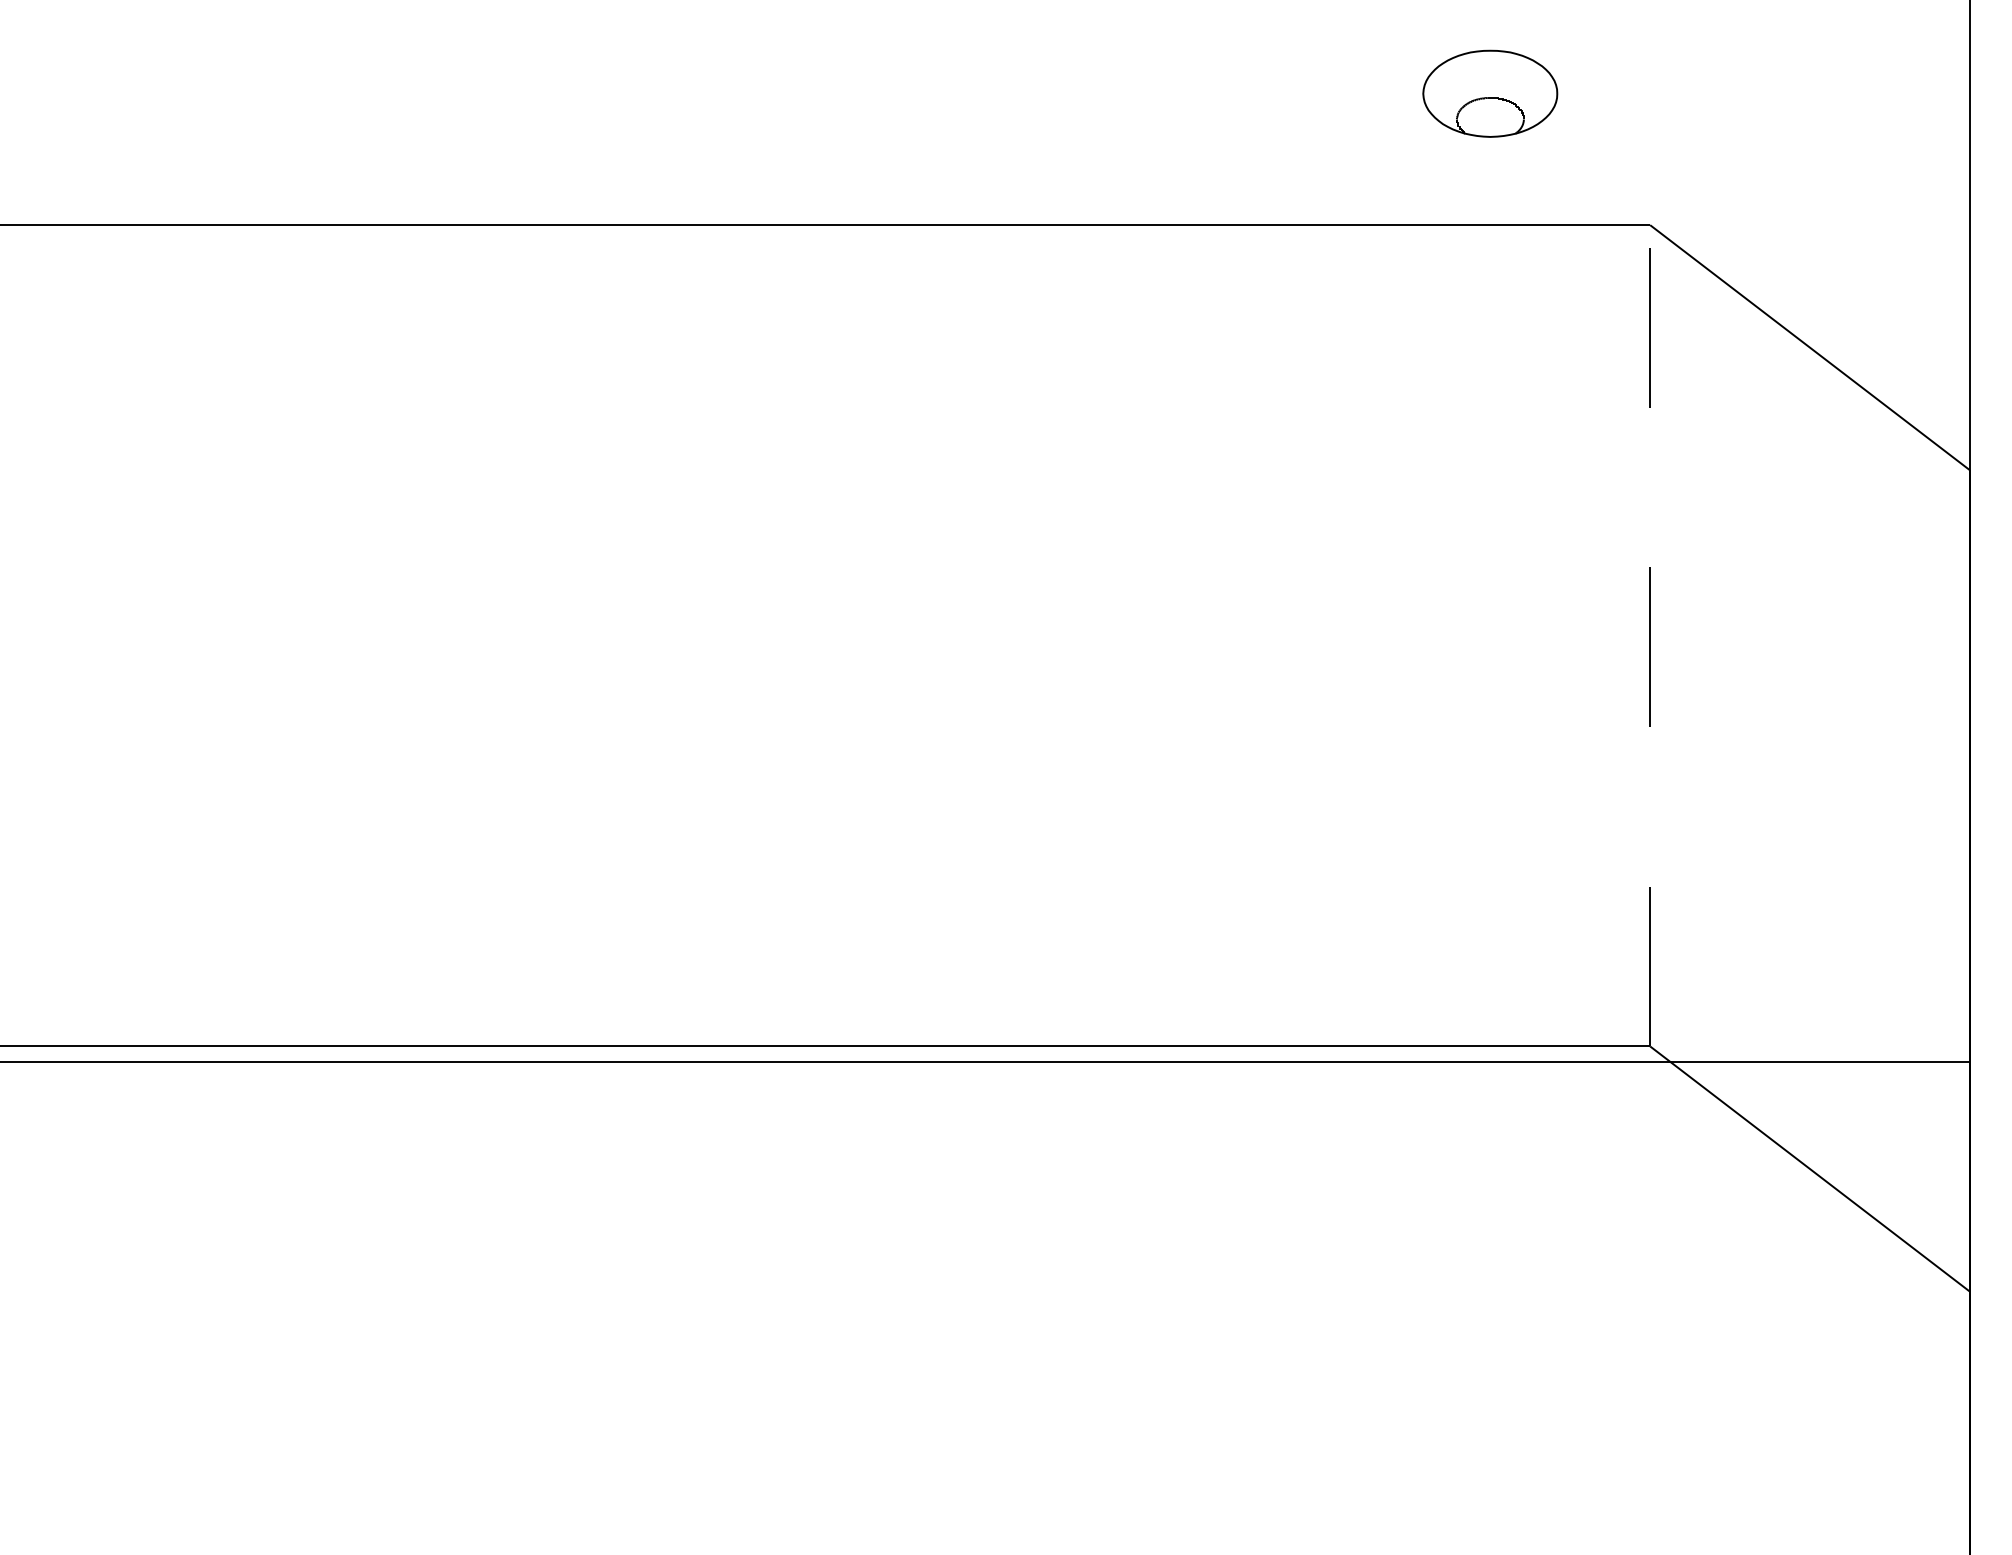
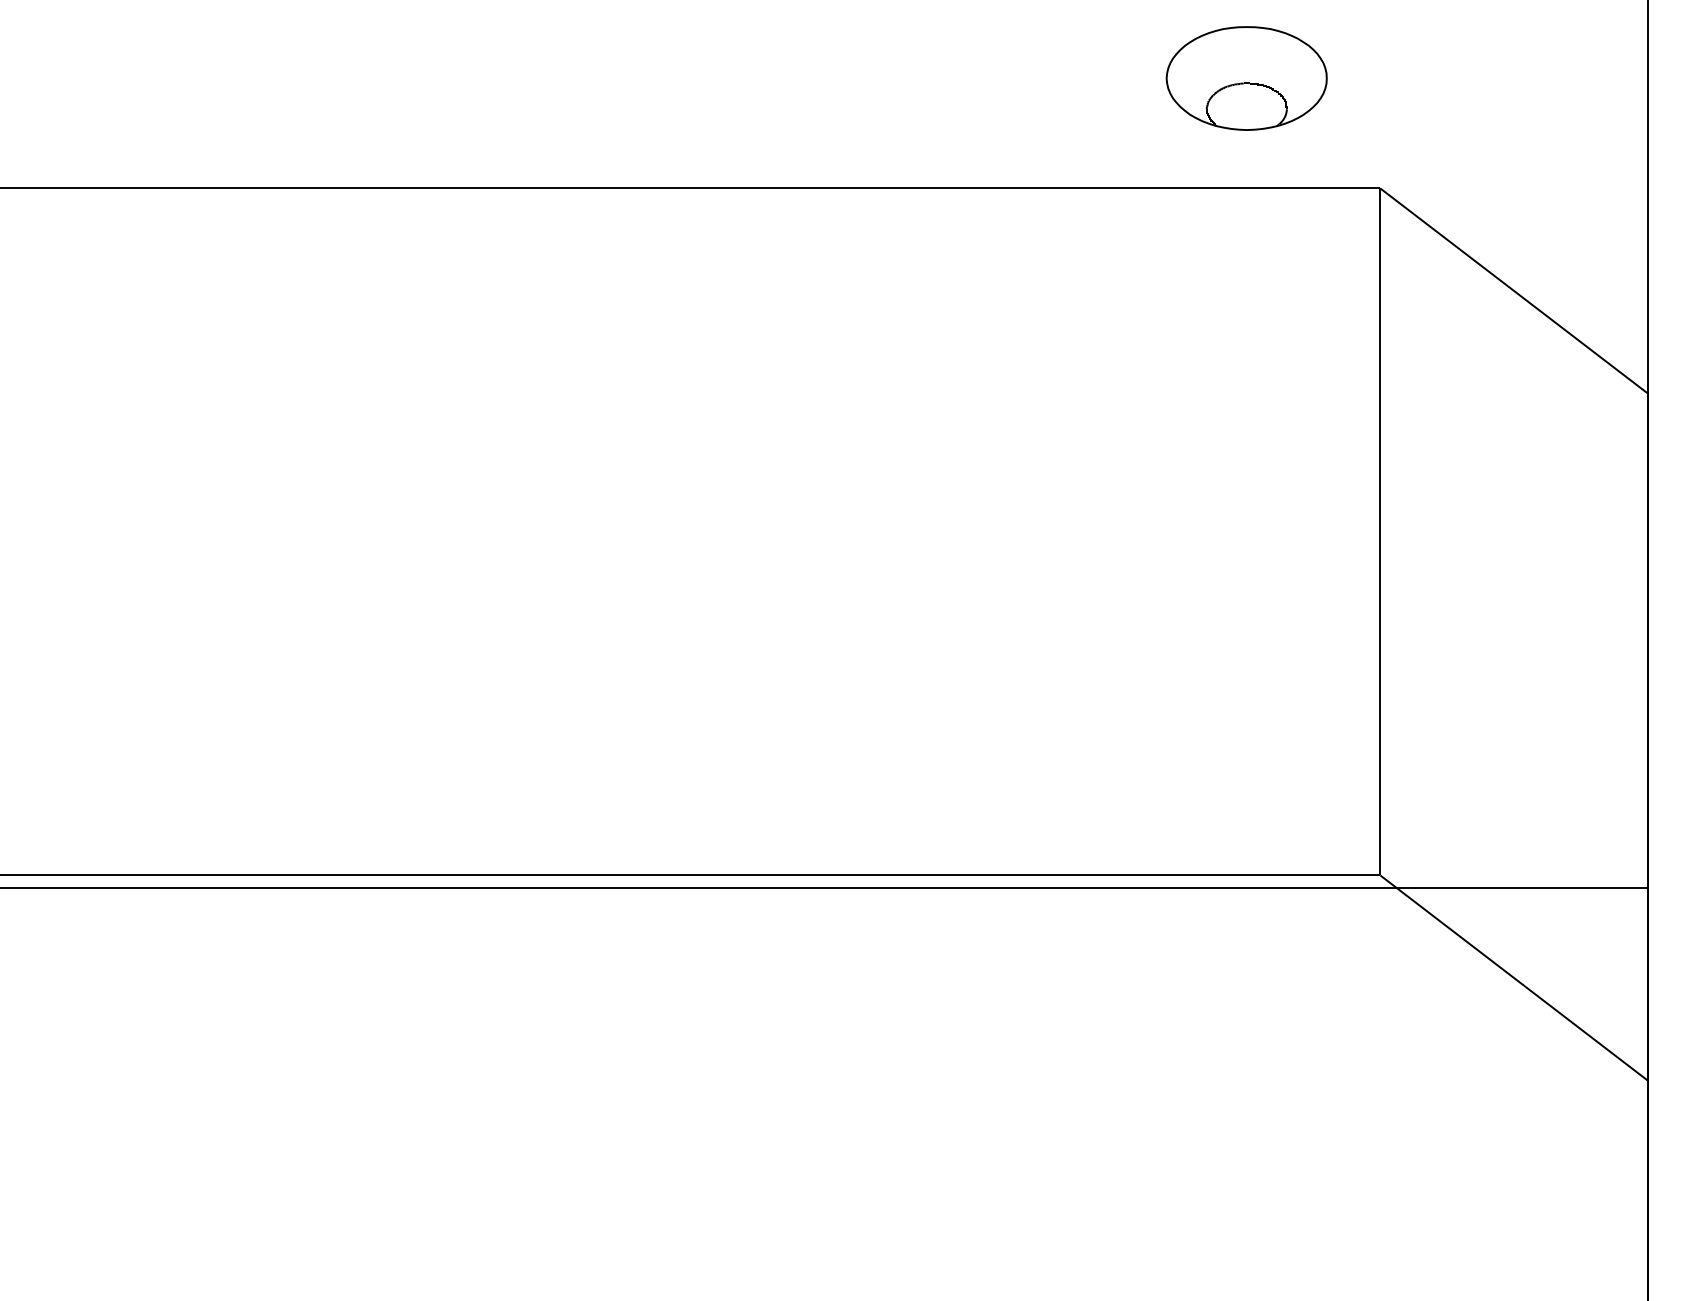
part: (1489, 93) -> (1245, 78), size x1.43
line: (1650, 635) -> (1380, 531), dashed -> solid

